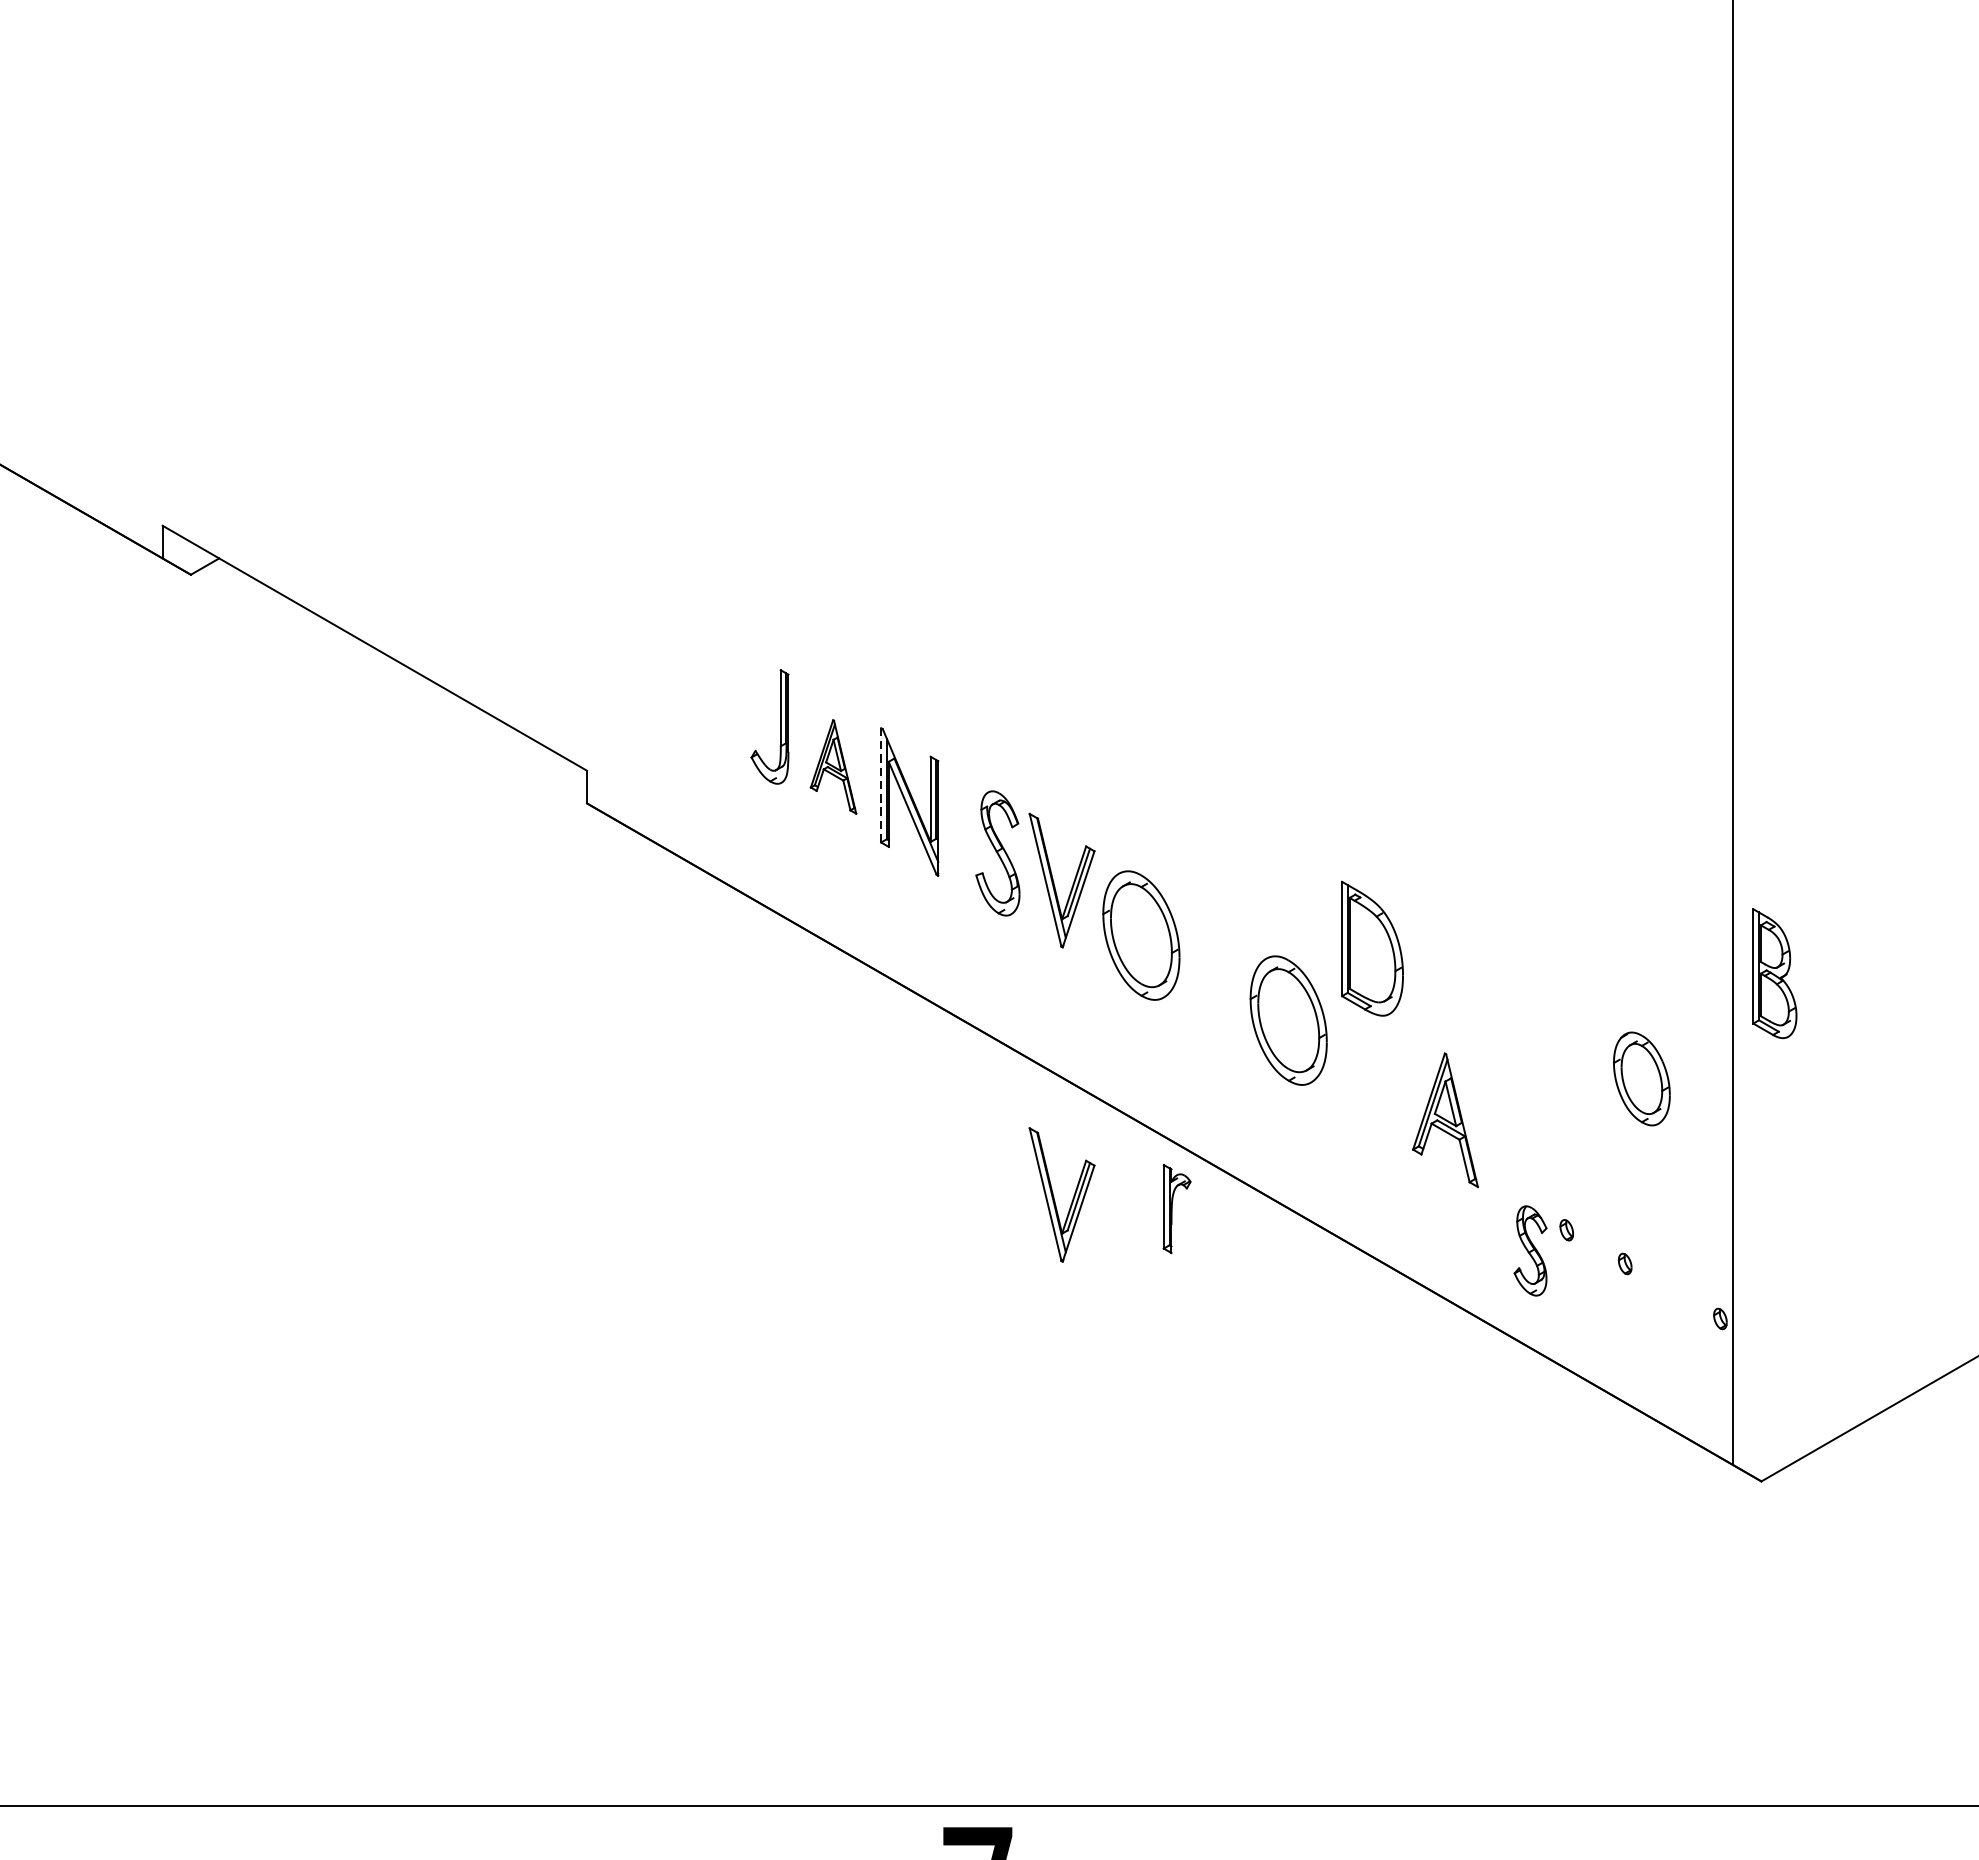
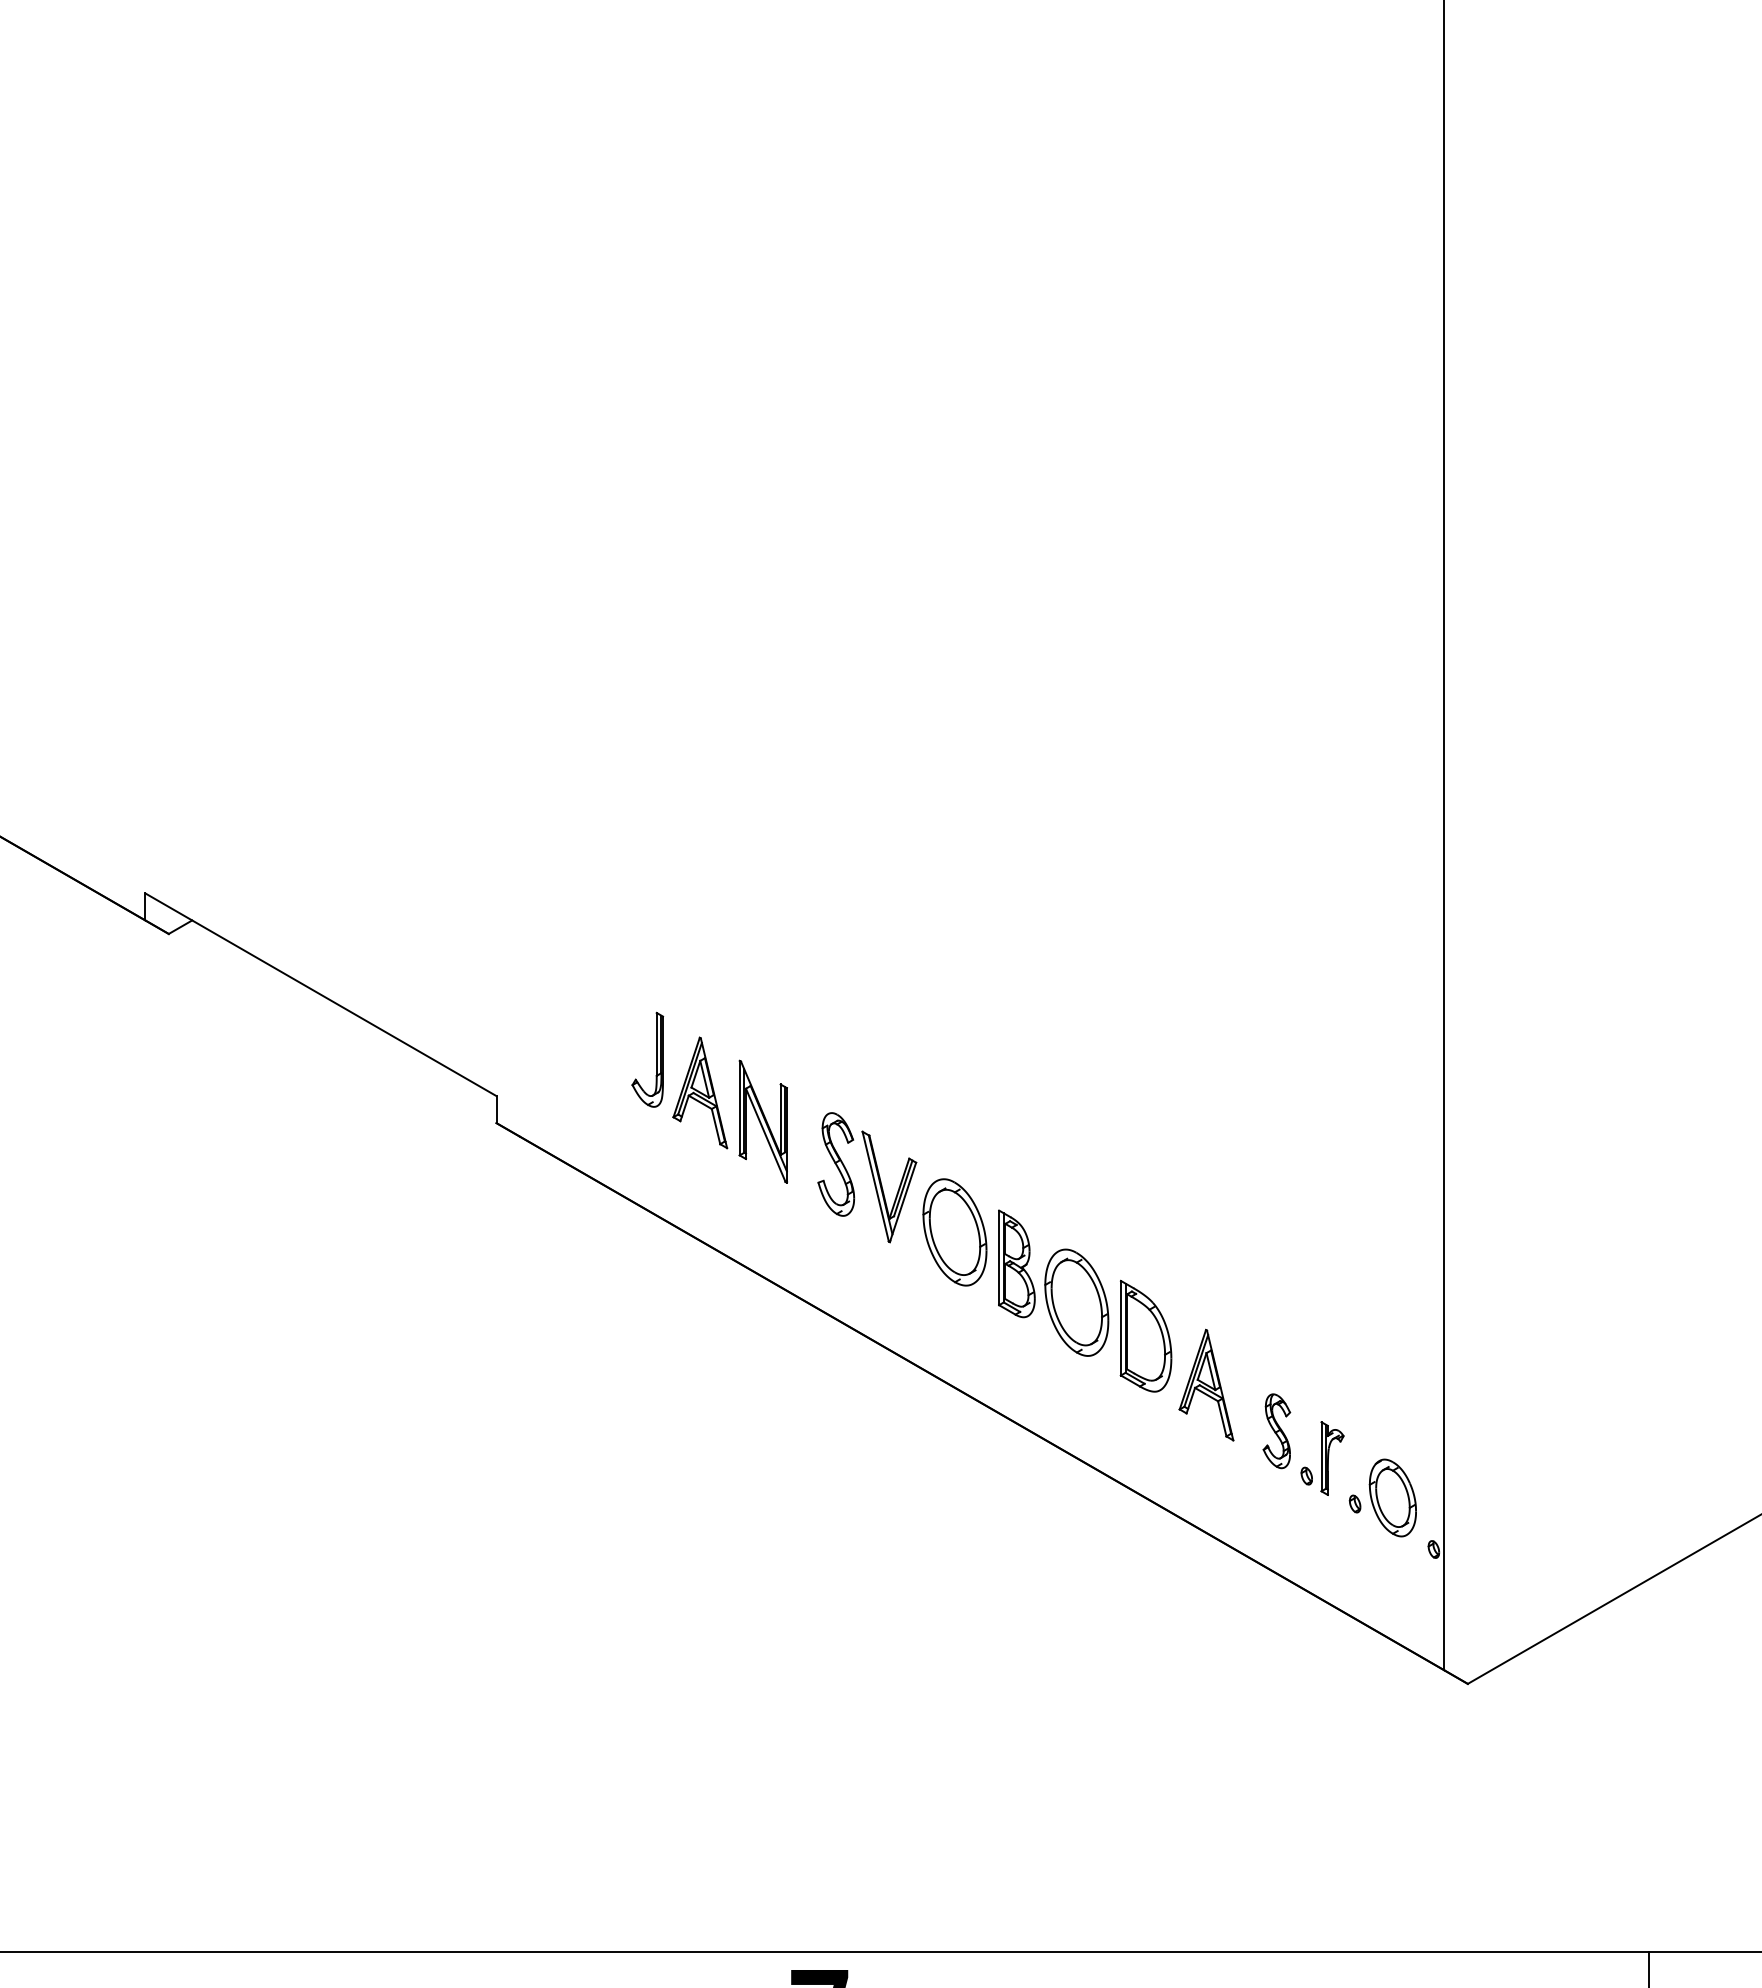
part: (833, 766) -> (700, 1092), size x1.43
line: (880, 784) -> (739, 1107), dashed -> solid
part: (1371, 947) -> (1145, 1335), moved
part: (1774, 973) -> (1016, 1263), moved
part: (1641, 1078) -> (1392, 1497), moved
part: (1054, 1198) -> (883, 1449), removed
part: (1177, 1208) -> (1332, 1458), moved
part: (1530, 1251) -> (1276, 1431), moved

